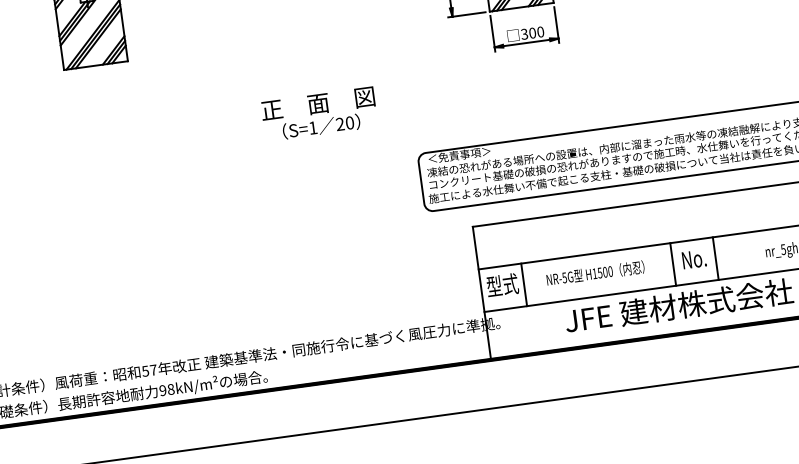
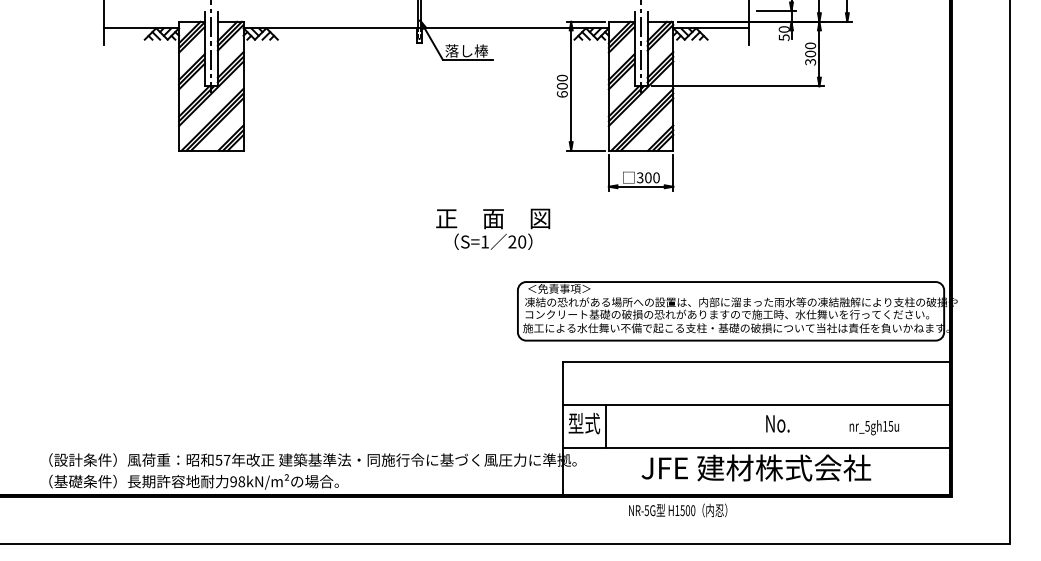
text: (319, 113) -> (493, 228), moved
line: (715, 258) -> (799, 425), removed
line: (673, 263) -> (756, 425), removed
text: (595, 273) -> (678, 510), moved

